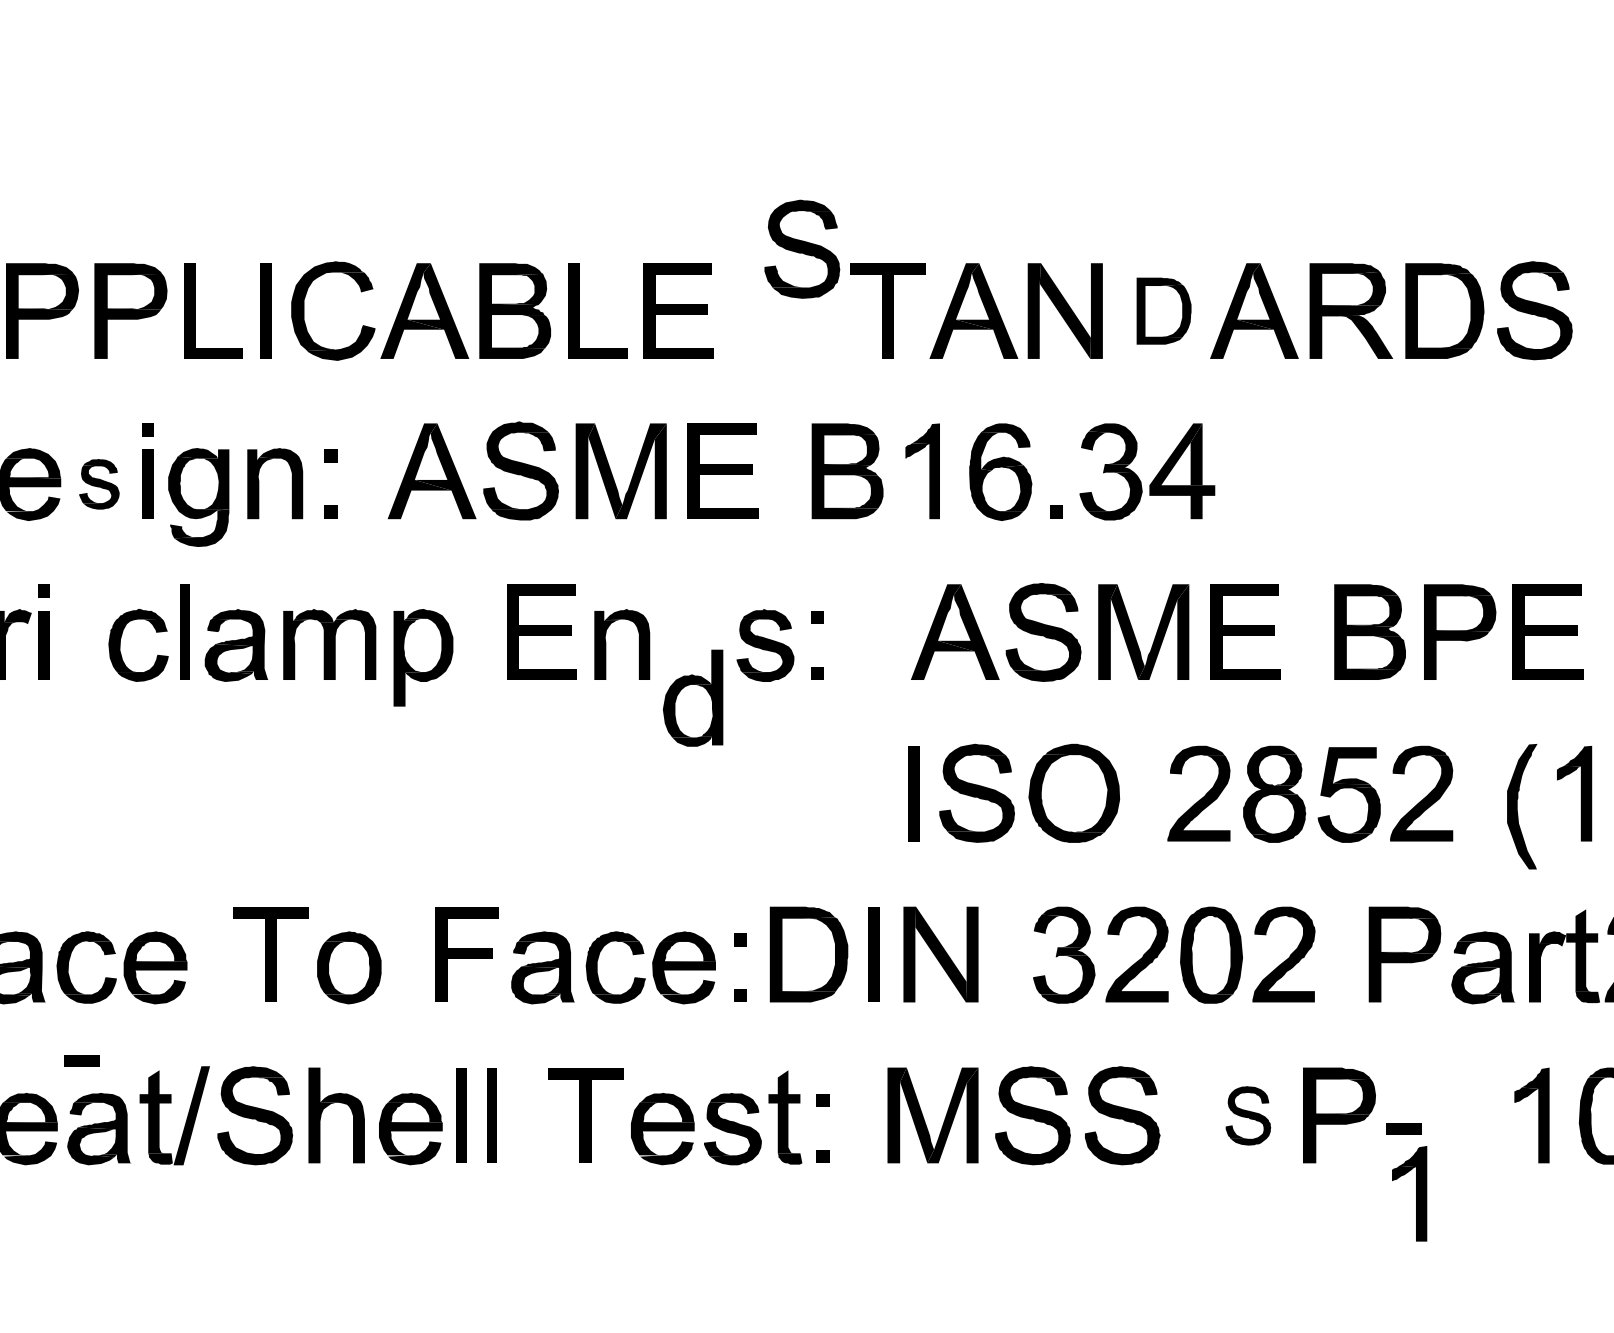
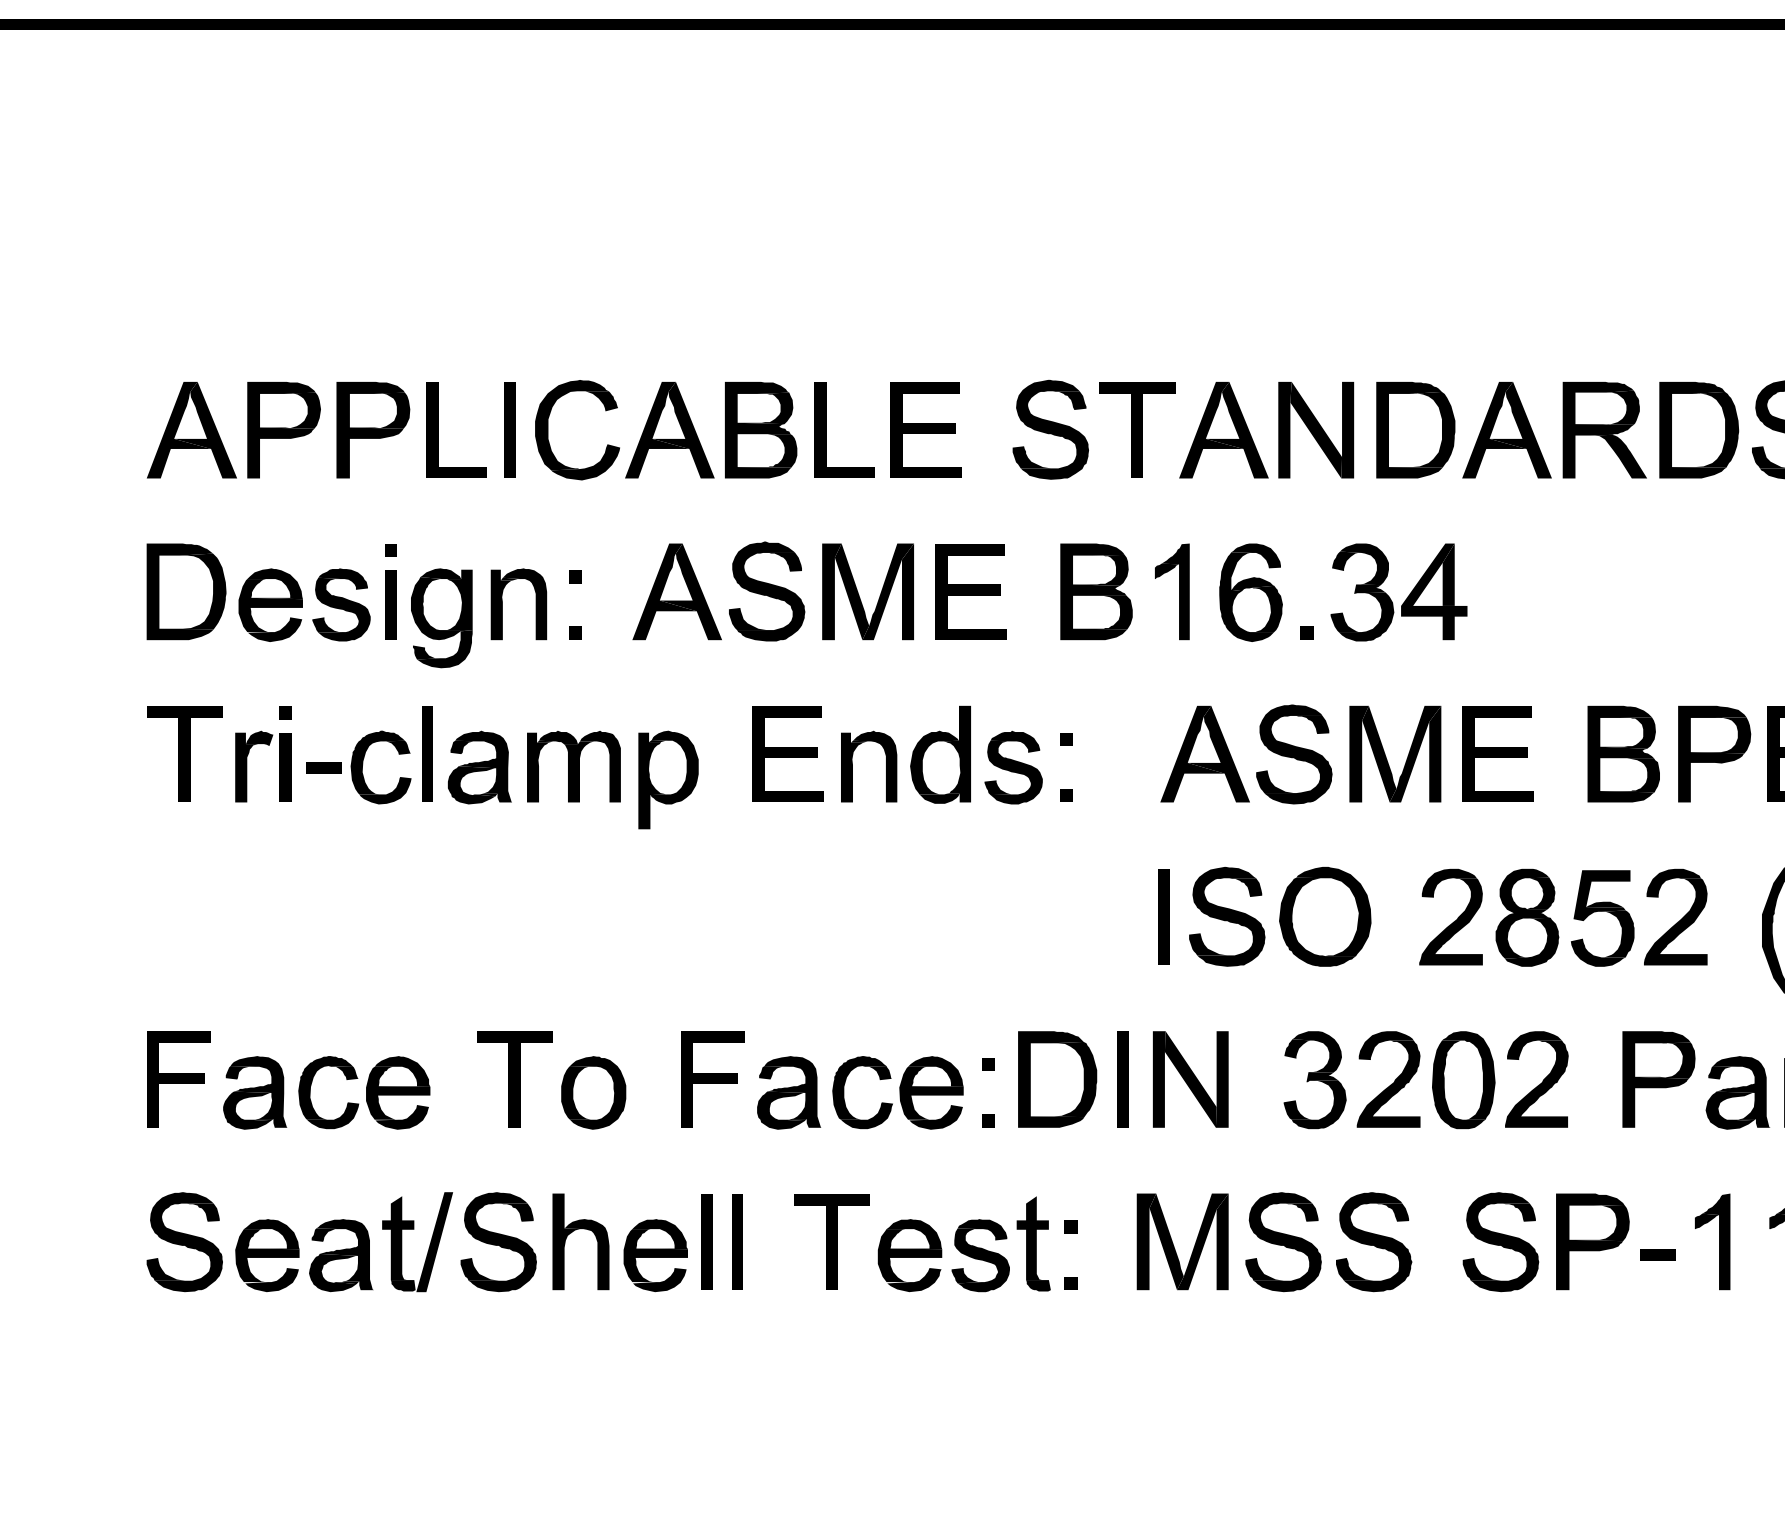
part: (801, 248) -> (1050, 429), moved
part: (1163, 311) -> (1415, 430), size x1.43
part: (99, 483) -> (341, 604), size x1.43
part: (692, 697) -> (940, 754), moved
part: (81, 1060) -> (323, 767), moved
part: (1247, 1116) -> (1500, 1242), size x1.67
part: (1416, 1193) -> (1719, 1241), moved

